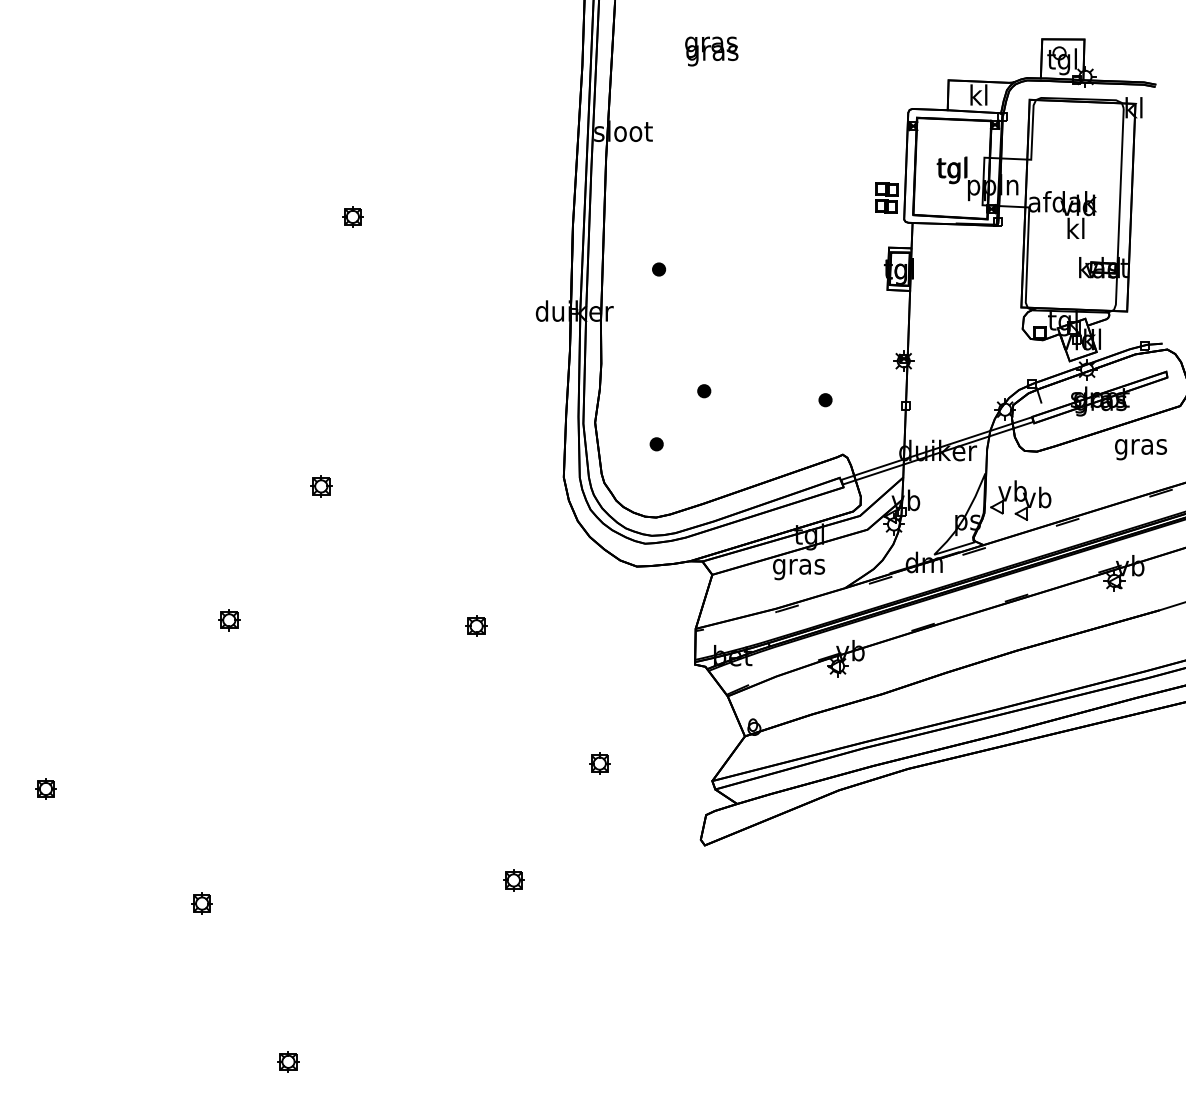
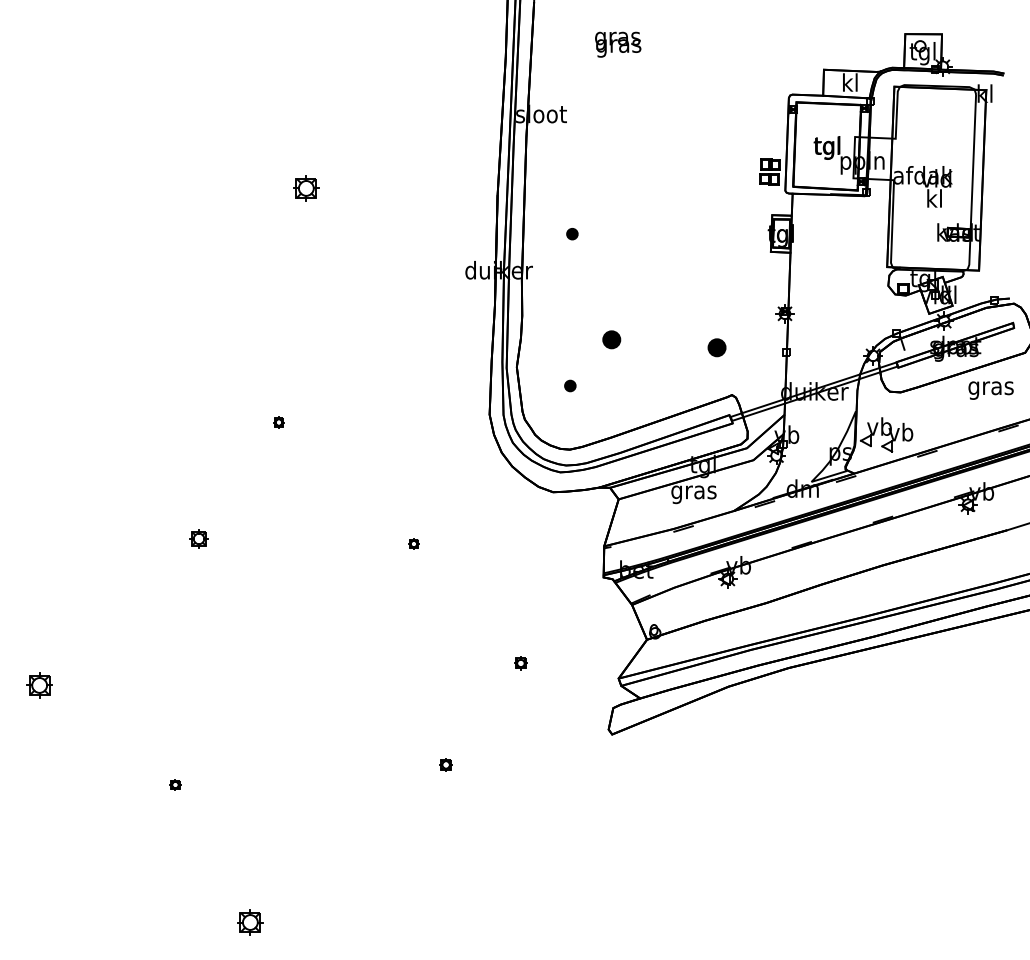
part: (353, 216) -> (306, 188), size x1.4
part: (704, 390) -> (611, 339), size x1.6
part: (824, 399) -> (716, 347), size x1.6
part: (320, 486) -> (278, 422), size x0.6
part: (476, 625) -> (413, 543), size x0.6
part: (599, 763) -> (520, 663), size x0.7
part: (45, 789) -> (39, 685), size x1.4
part: (513, 879) -> (445, 764), size x0.7
part: (202, 902) -> (175, 784), size x0.6
part: (288, 1061) -> (250, 922), size x1.4

